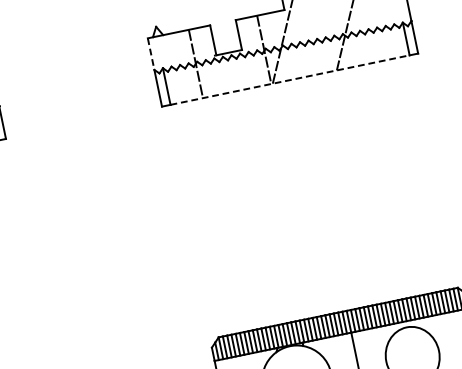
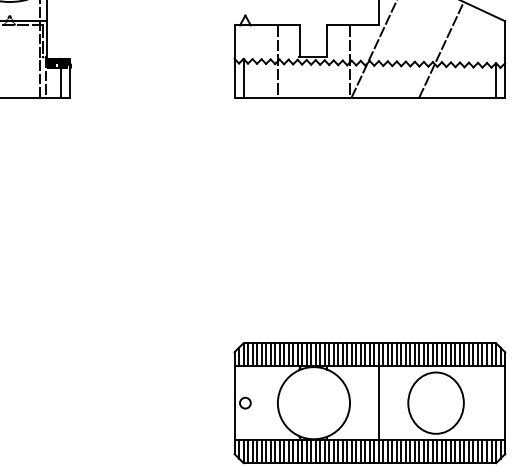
line: (151, 54) -> (234, 42), dashed -> solid
line: (290, 79) -> (370, 97), dashed -> solid

